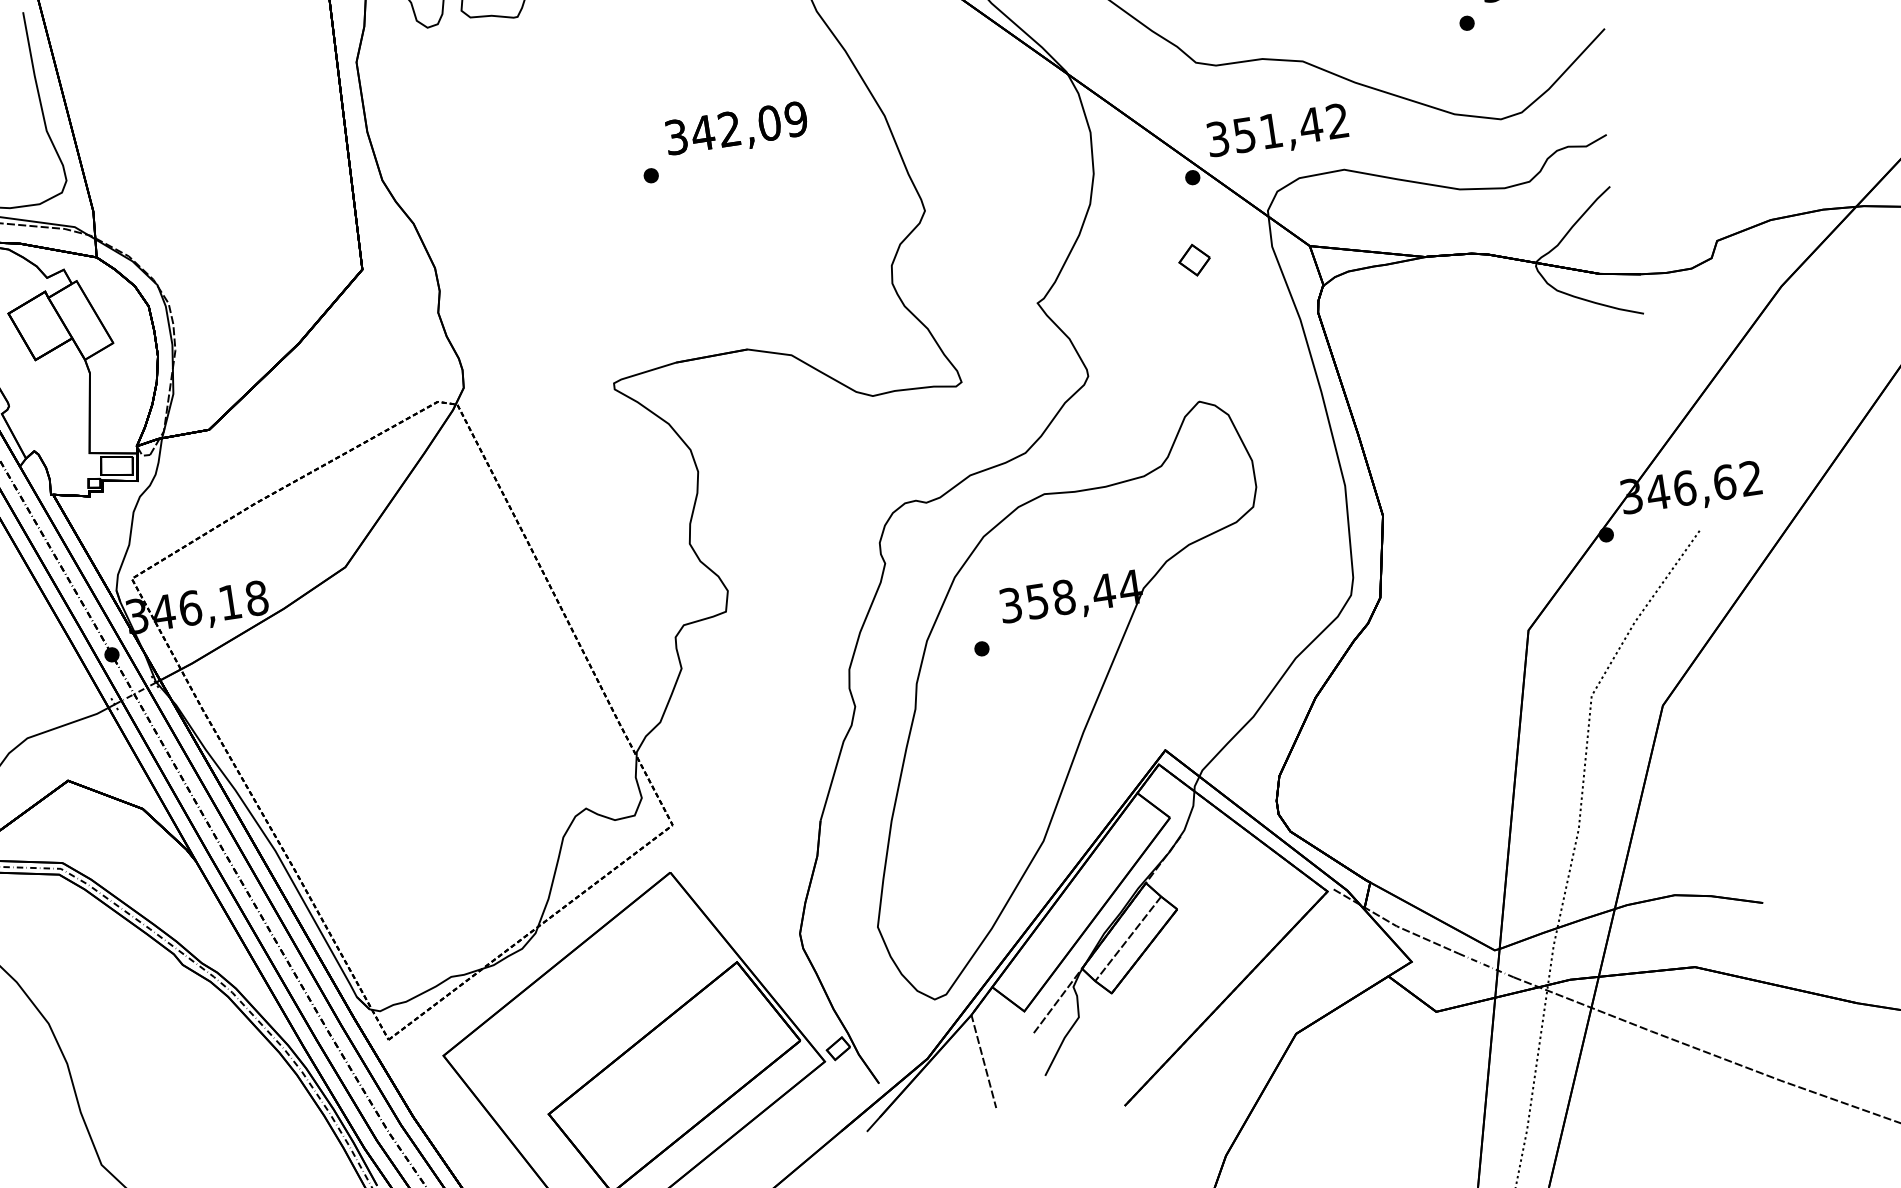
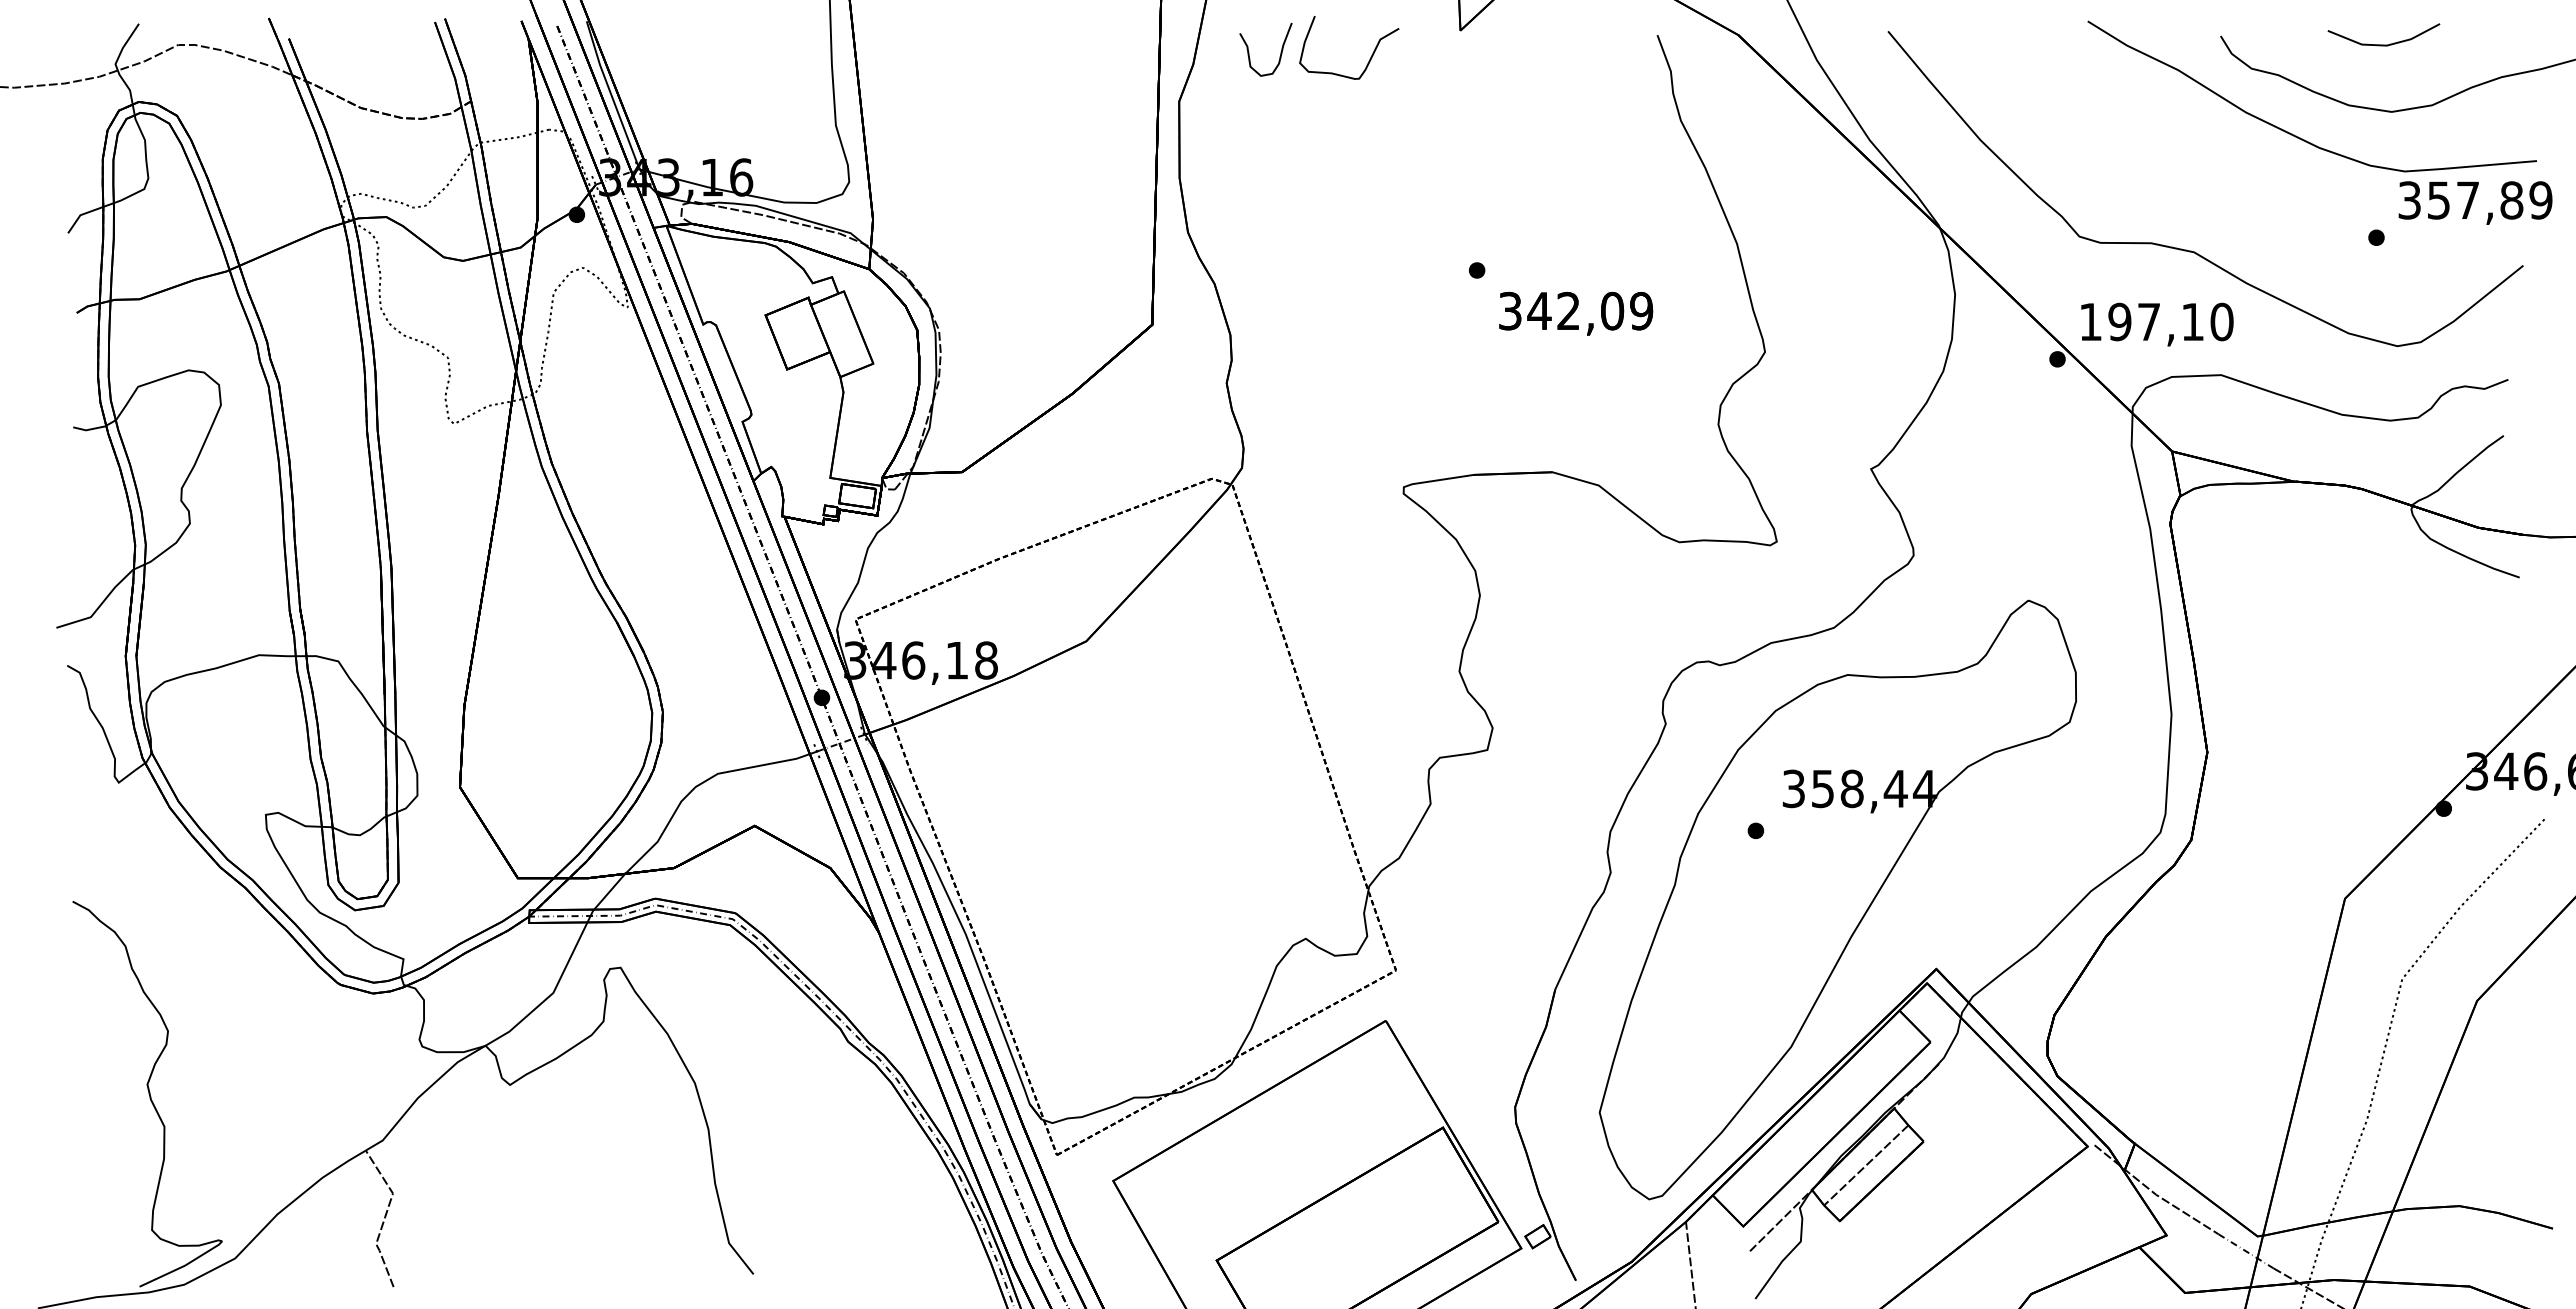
text: (1277, 129) -> (2156, 321), 351,42 -> 197,10
text: (737, 130) -> (1576, 313), moved
part: (1193, 259) -> (2045, 447), removed

